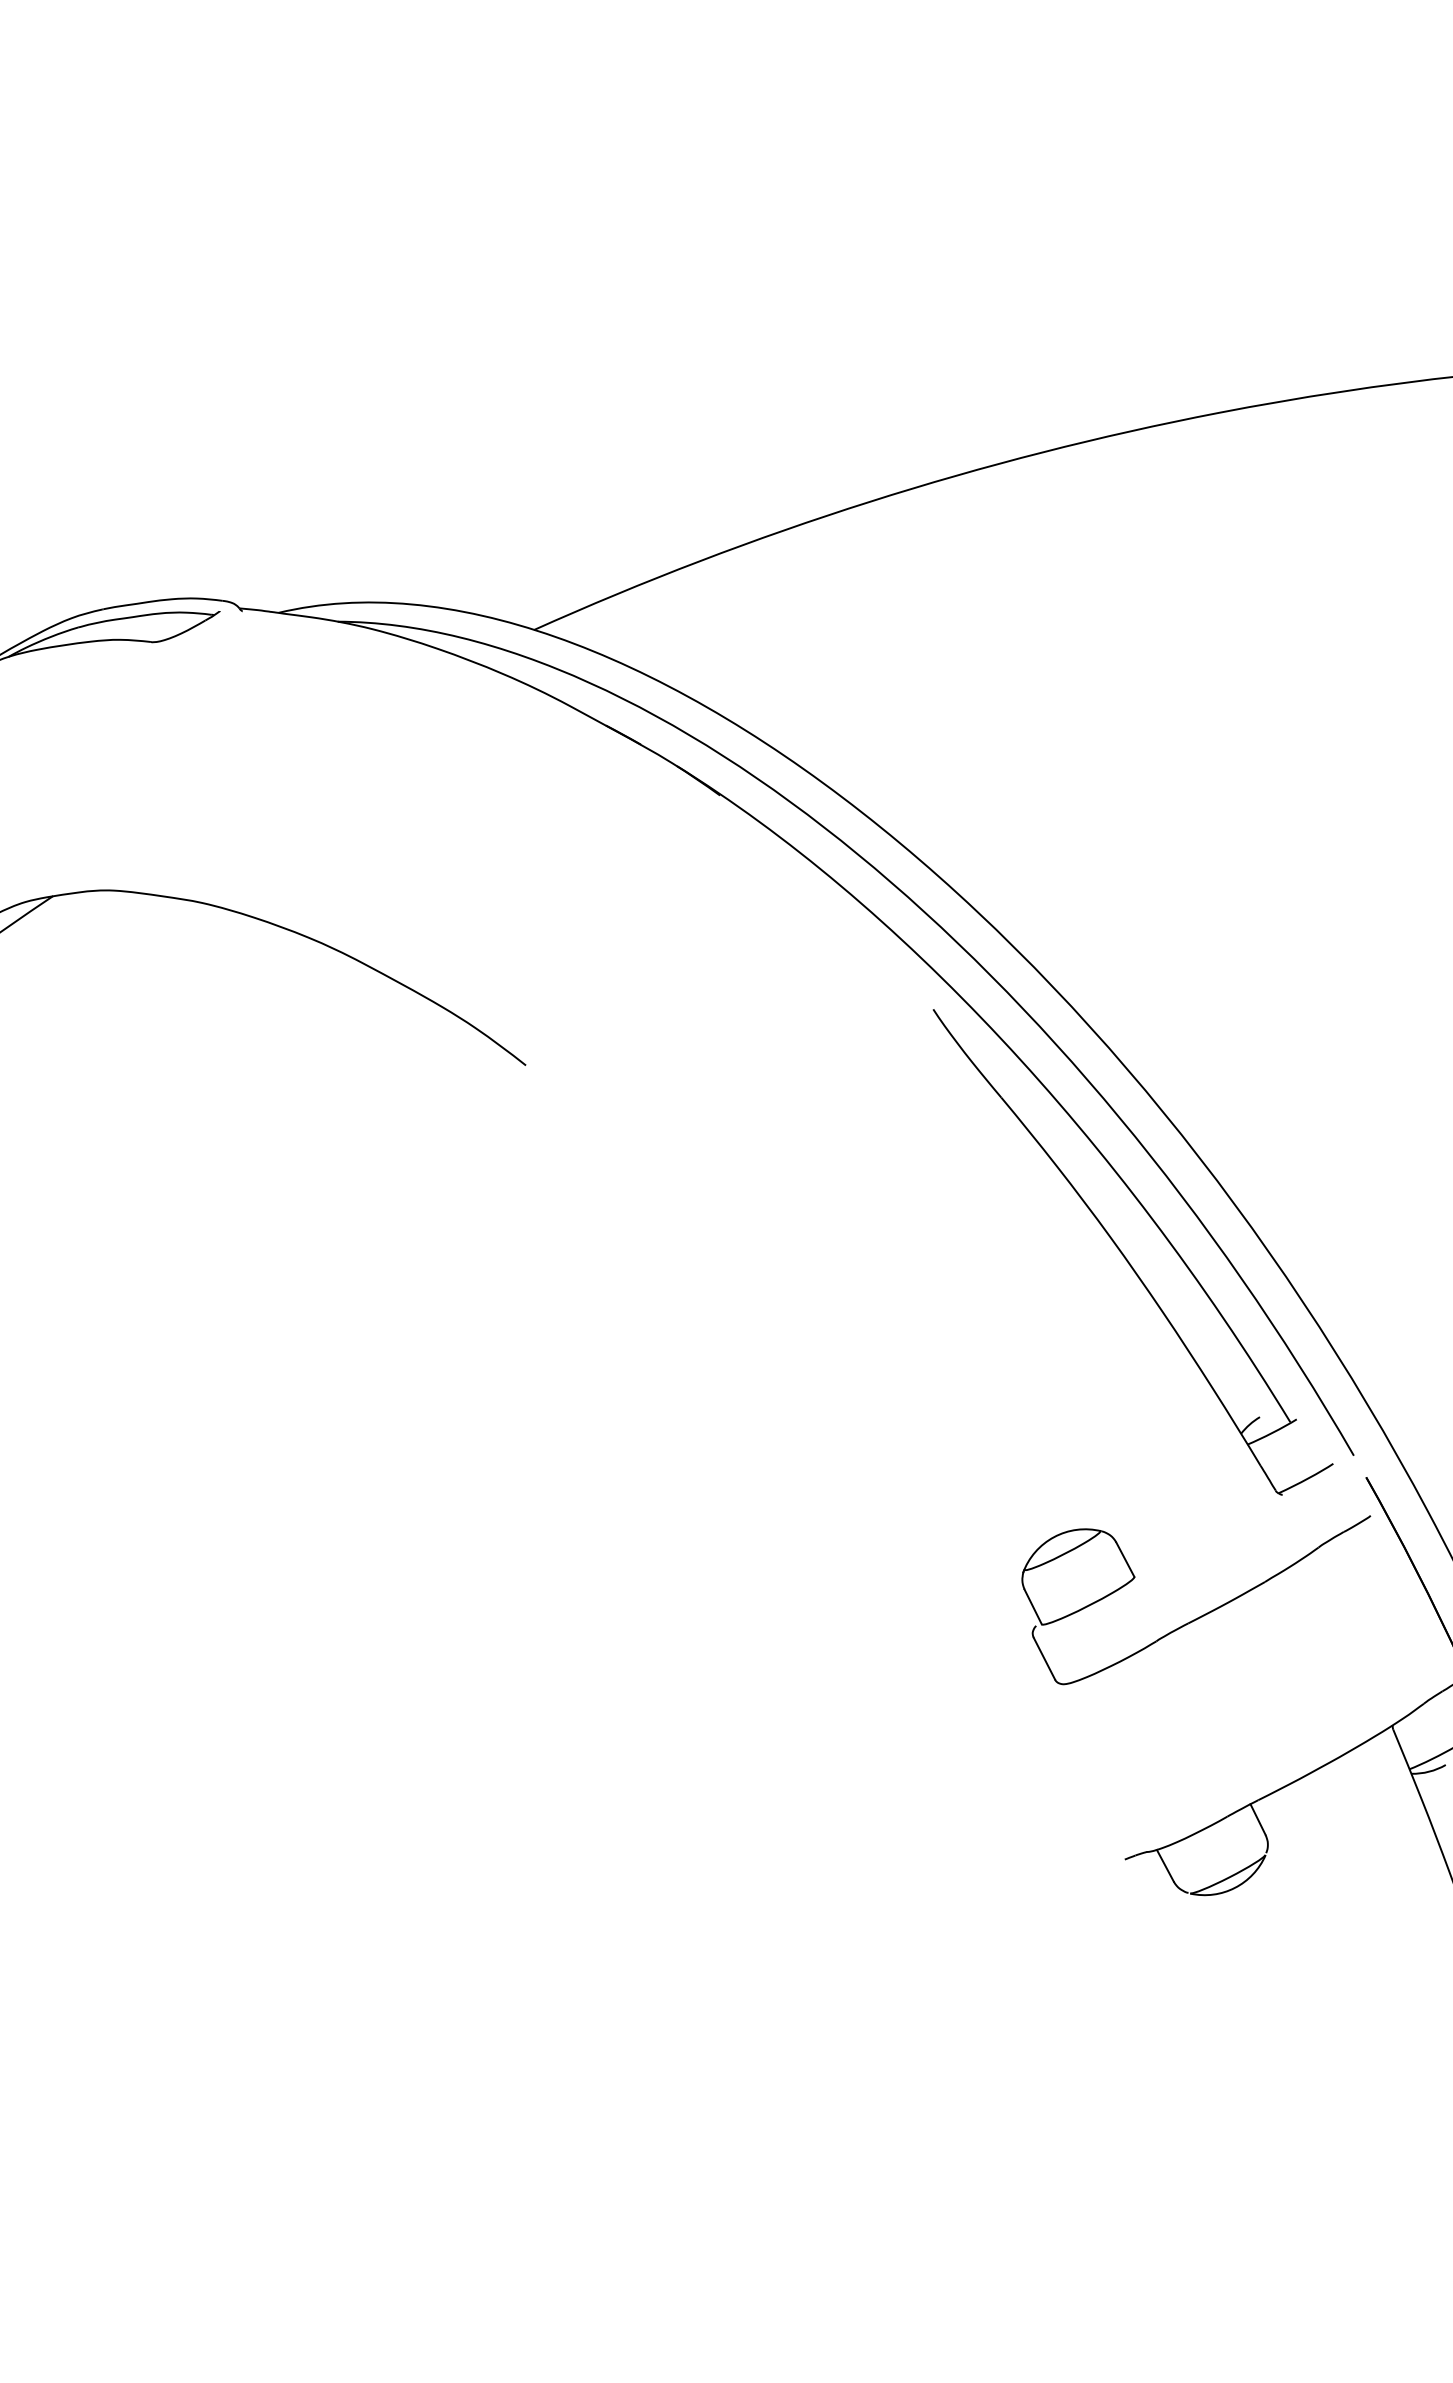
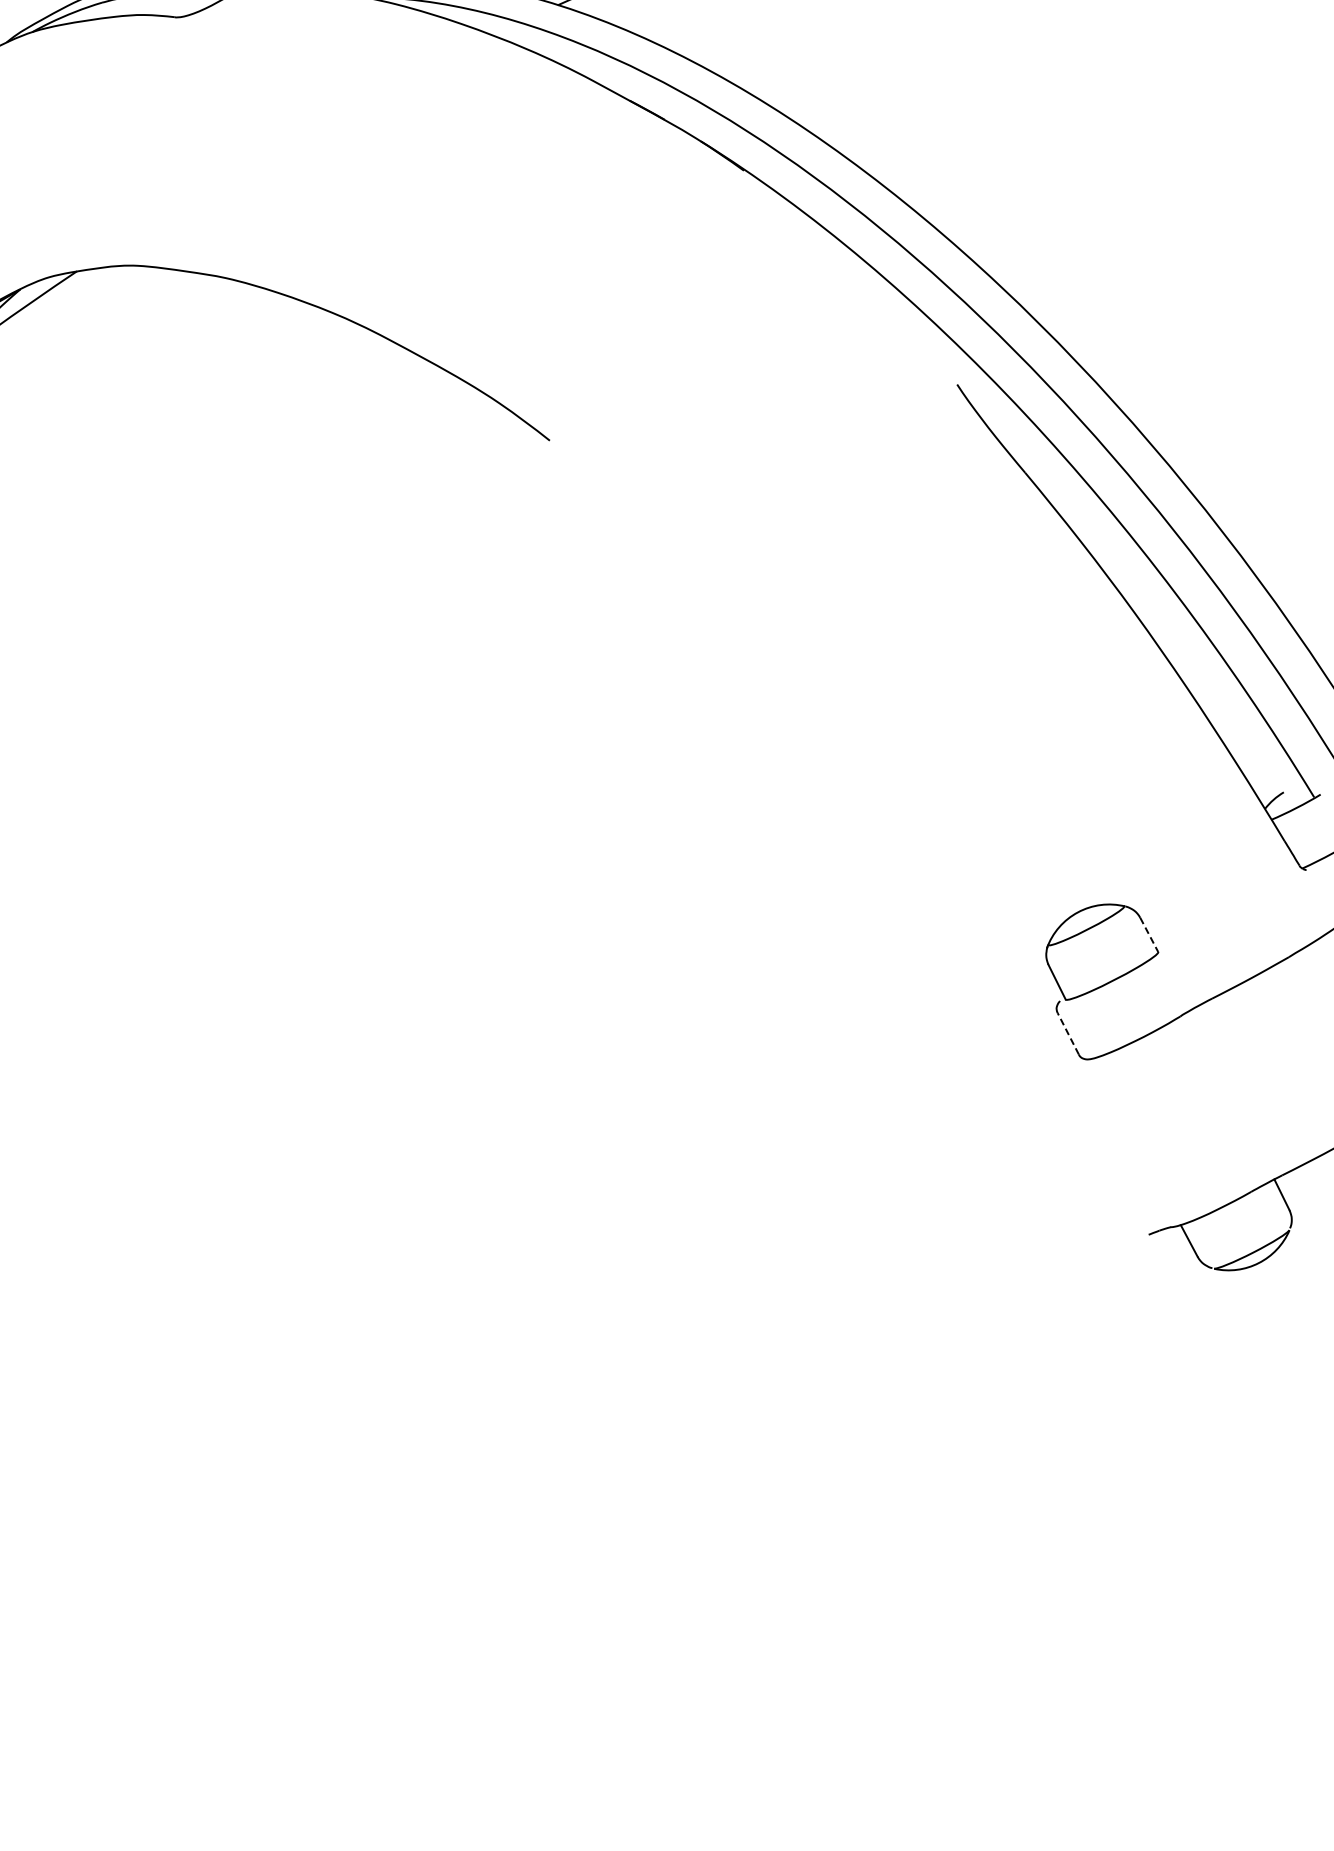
line: (1125, 1560) -> (1149, 935), solid -> dashed
line: (1044, 1658) -> (1068, 1033), solid -> dashed

